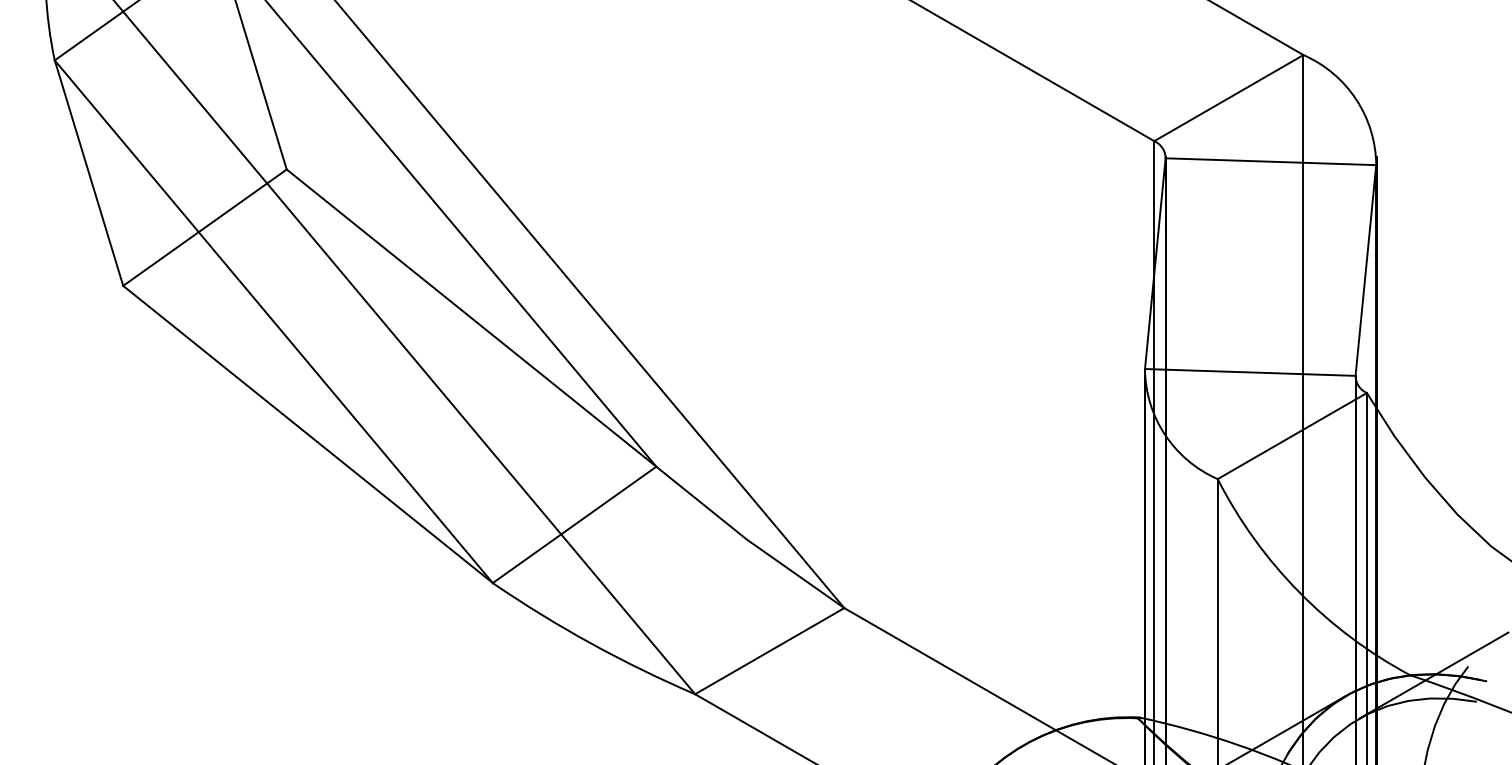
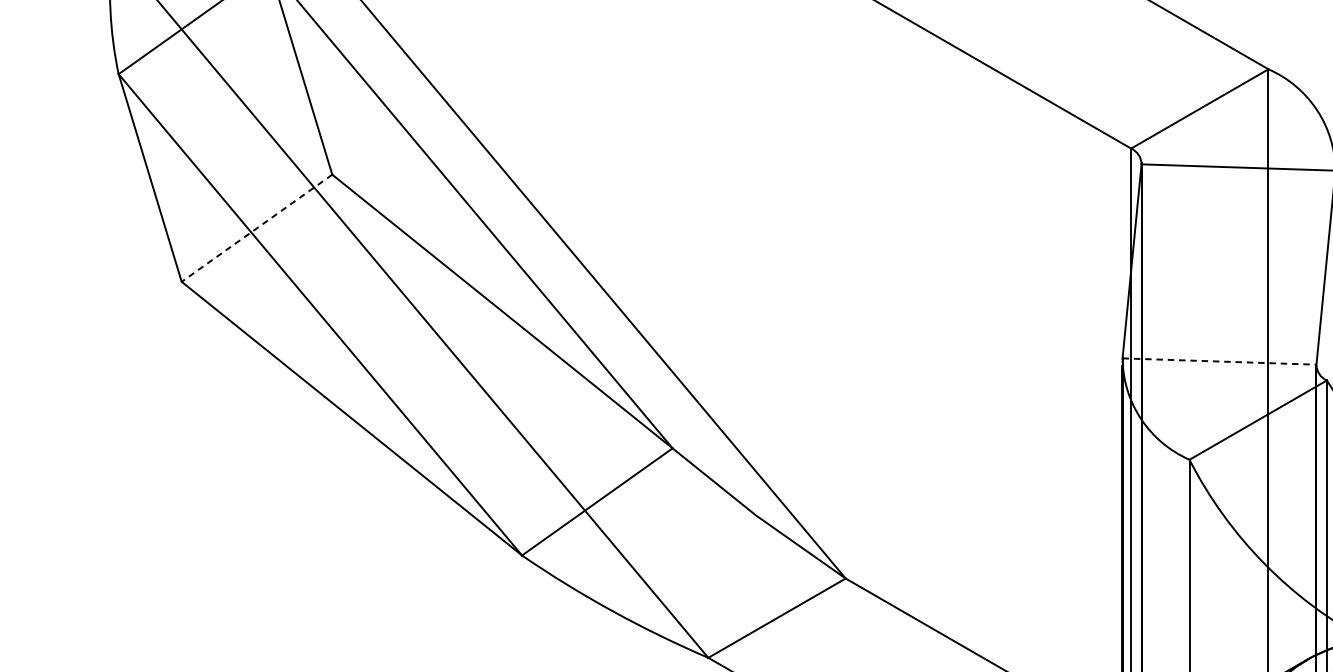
line: (204, 227) -> (256, 228), solid -> dashed
line: (1250, 372) -> (1219, 361), solid -> dashed

